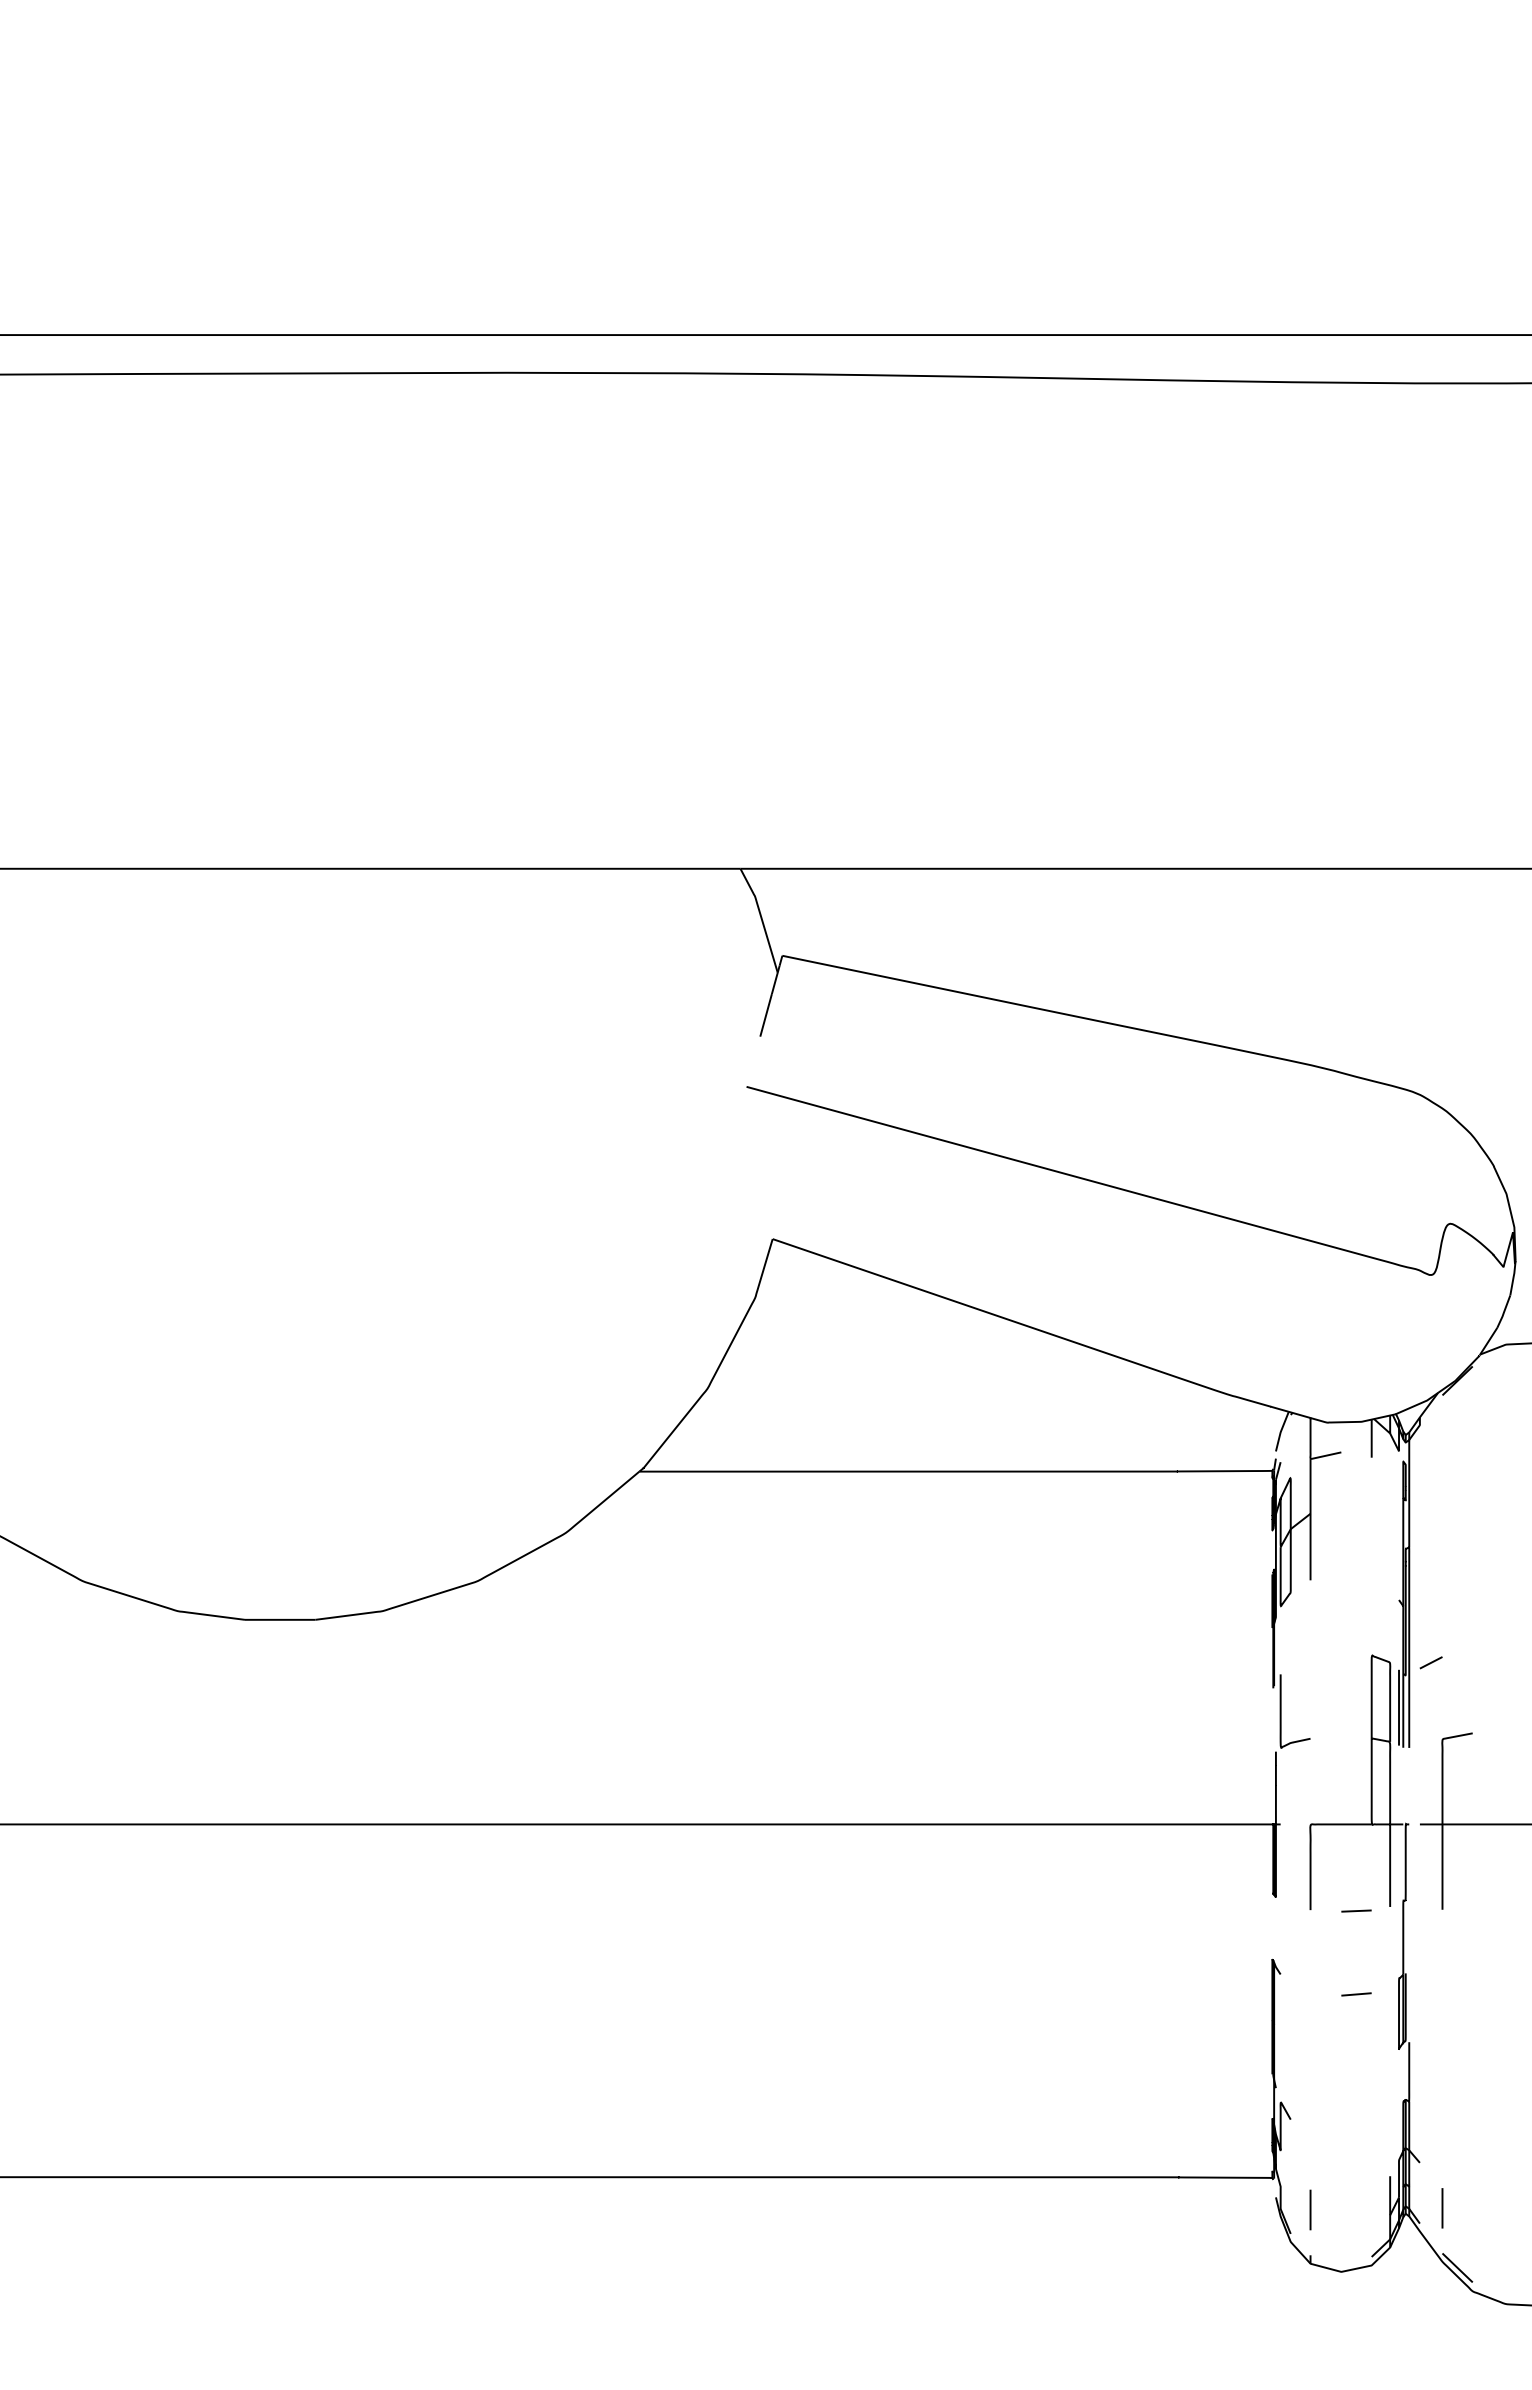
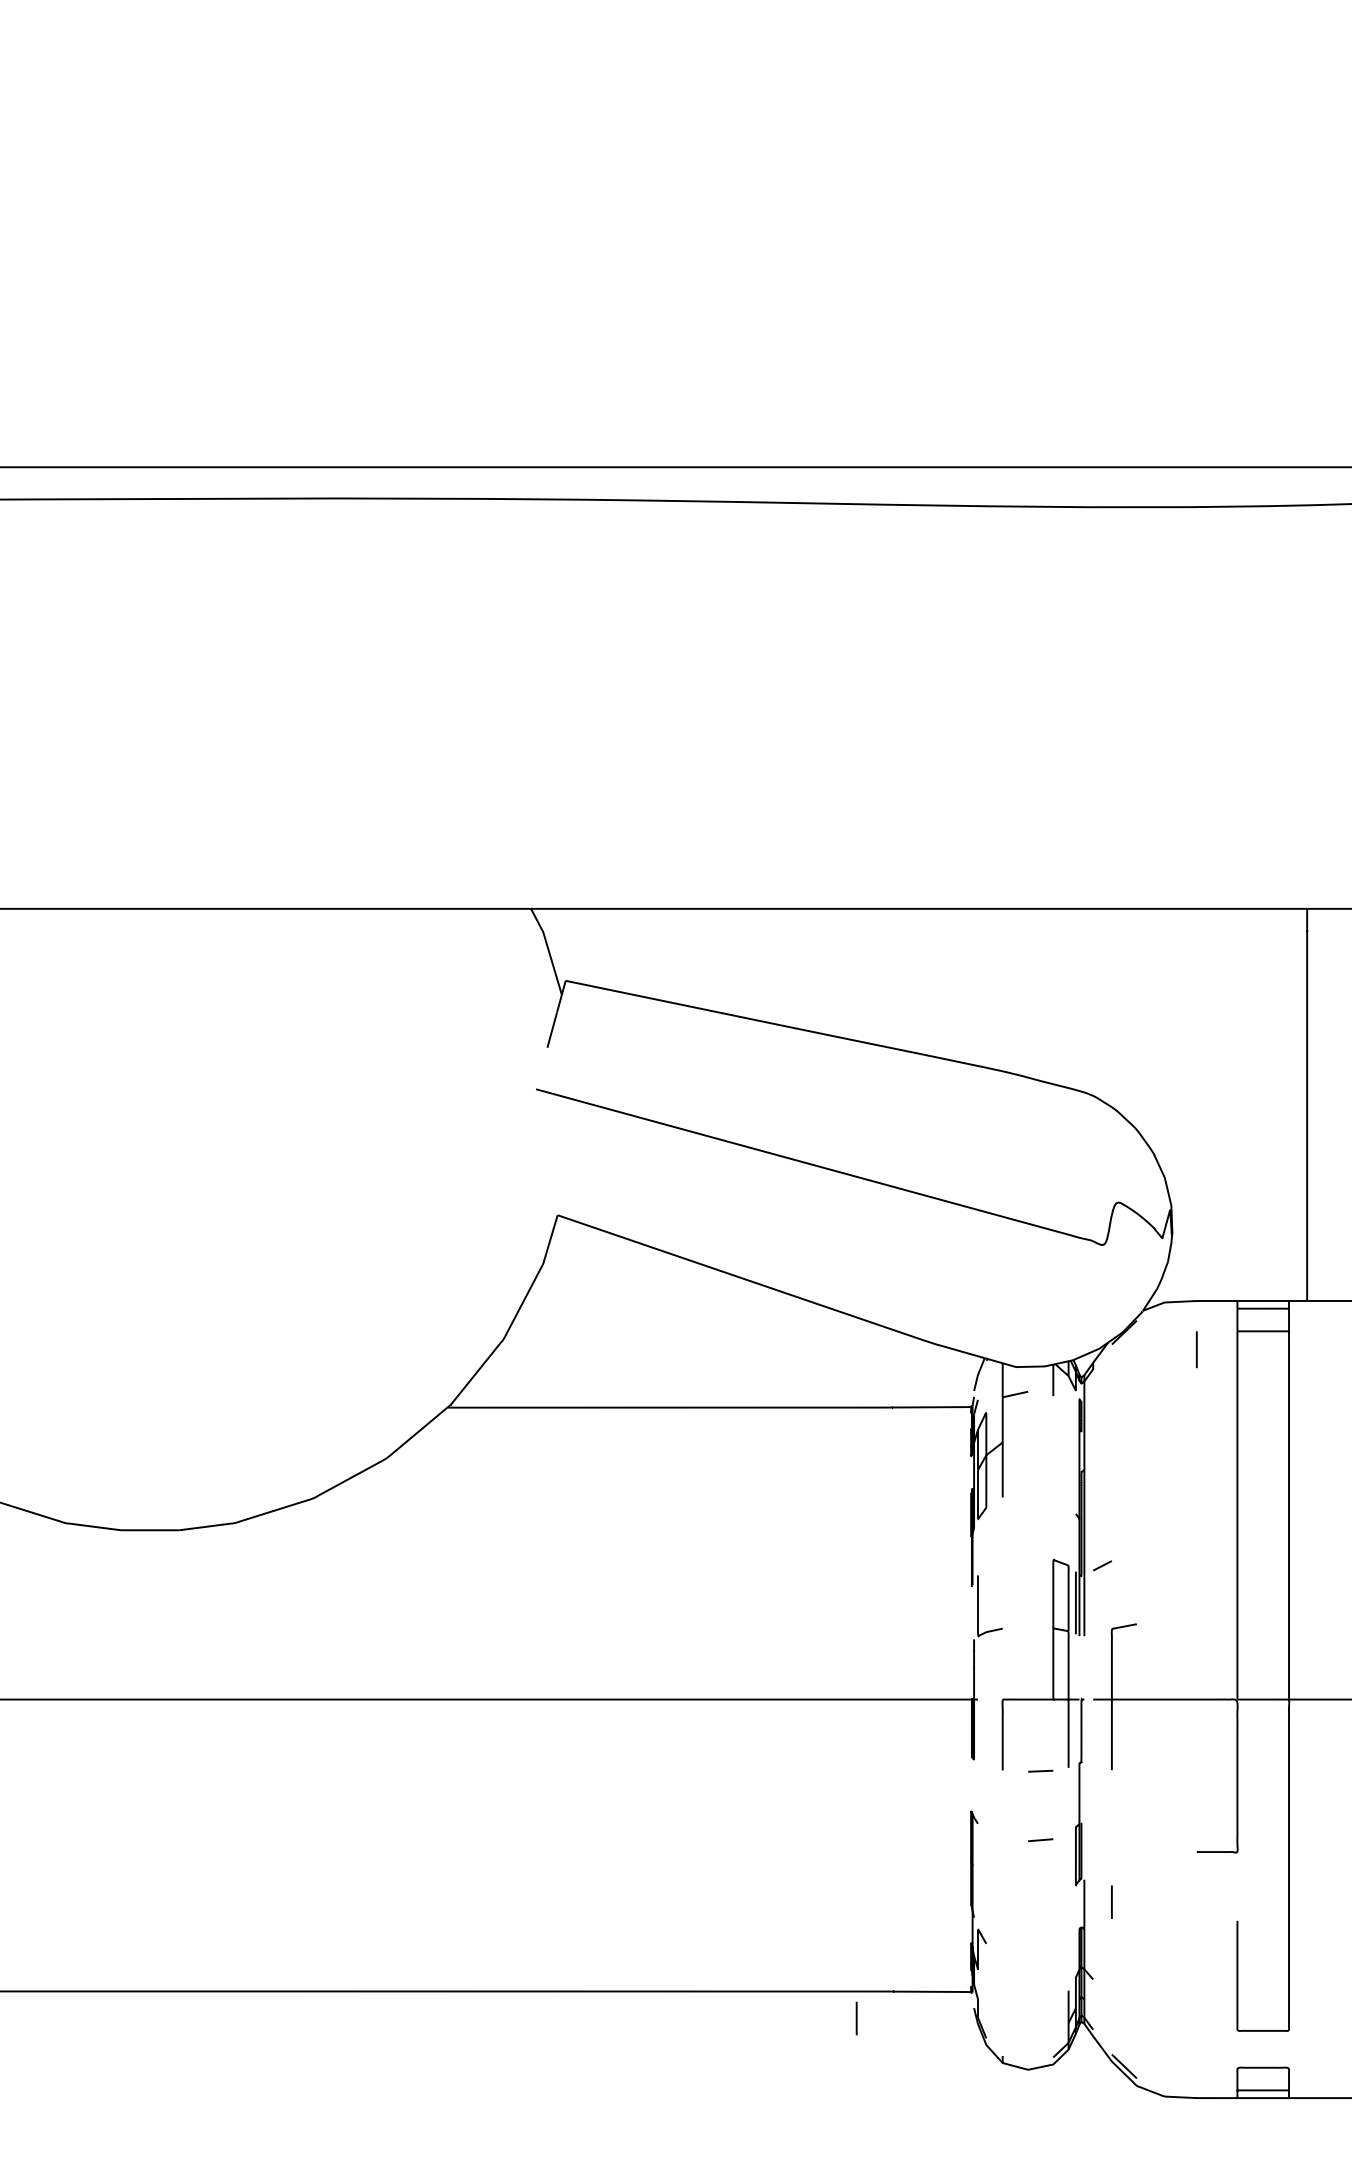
line: (1442, 2207) -> (1111, 1901), moved
line: (1310, 2209) -> (856, 2018), moved

